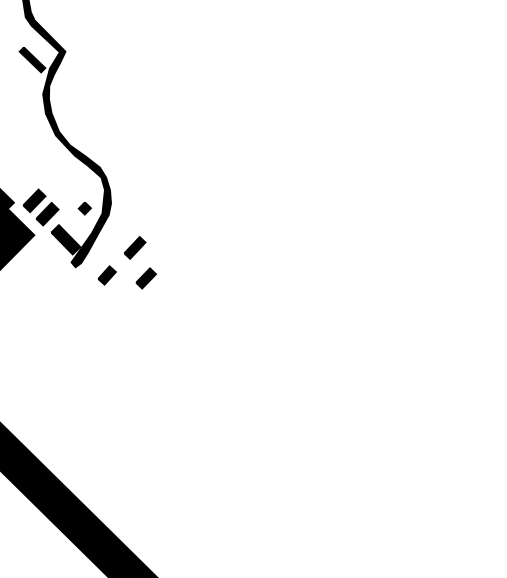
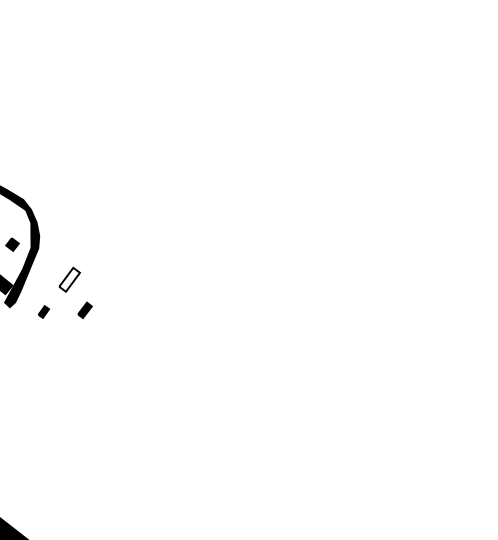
fill: (134, 247) -> (69, 279), removed
part: (106, 275) -> (43, 312), size x0.6
part: (145, 278) -> (84, 310), size x0.7

